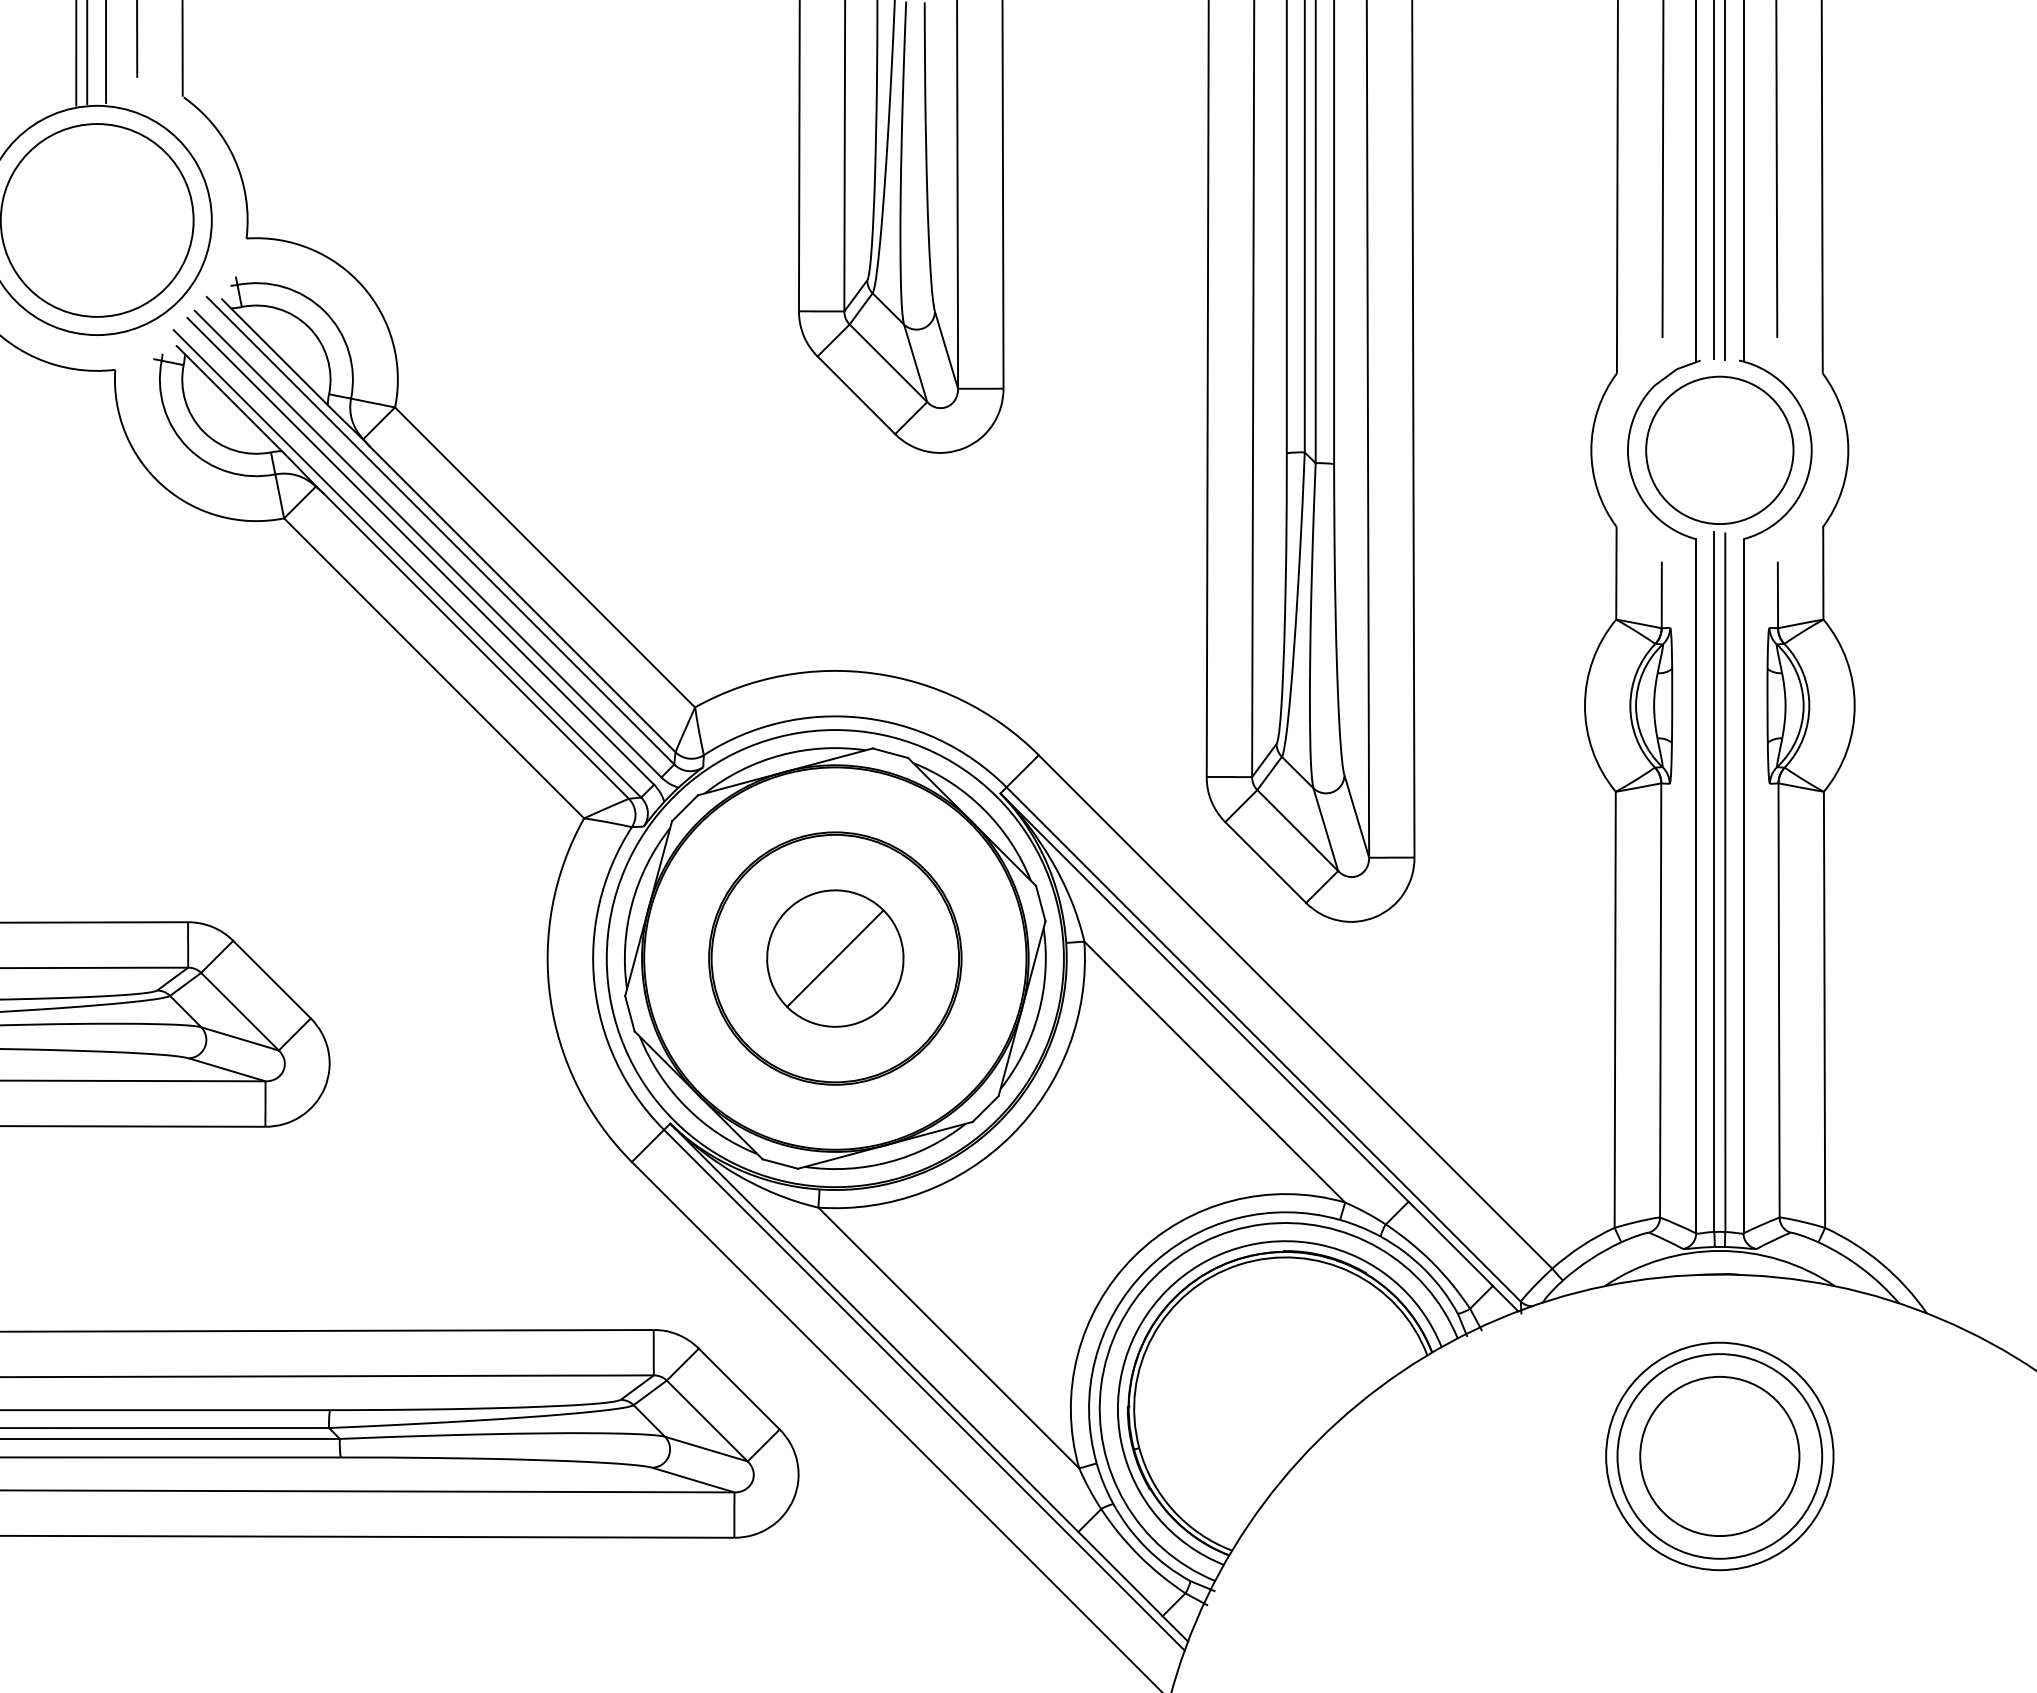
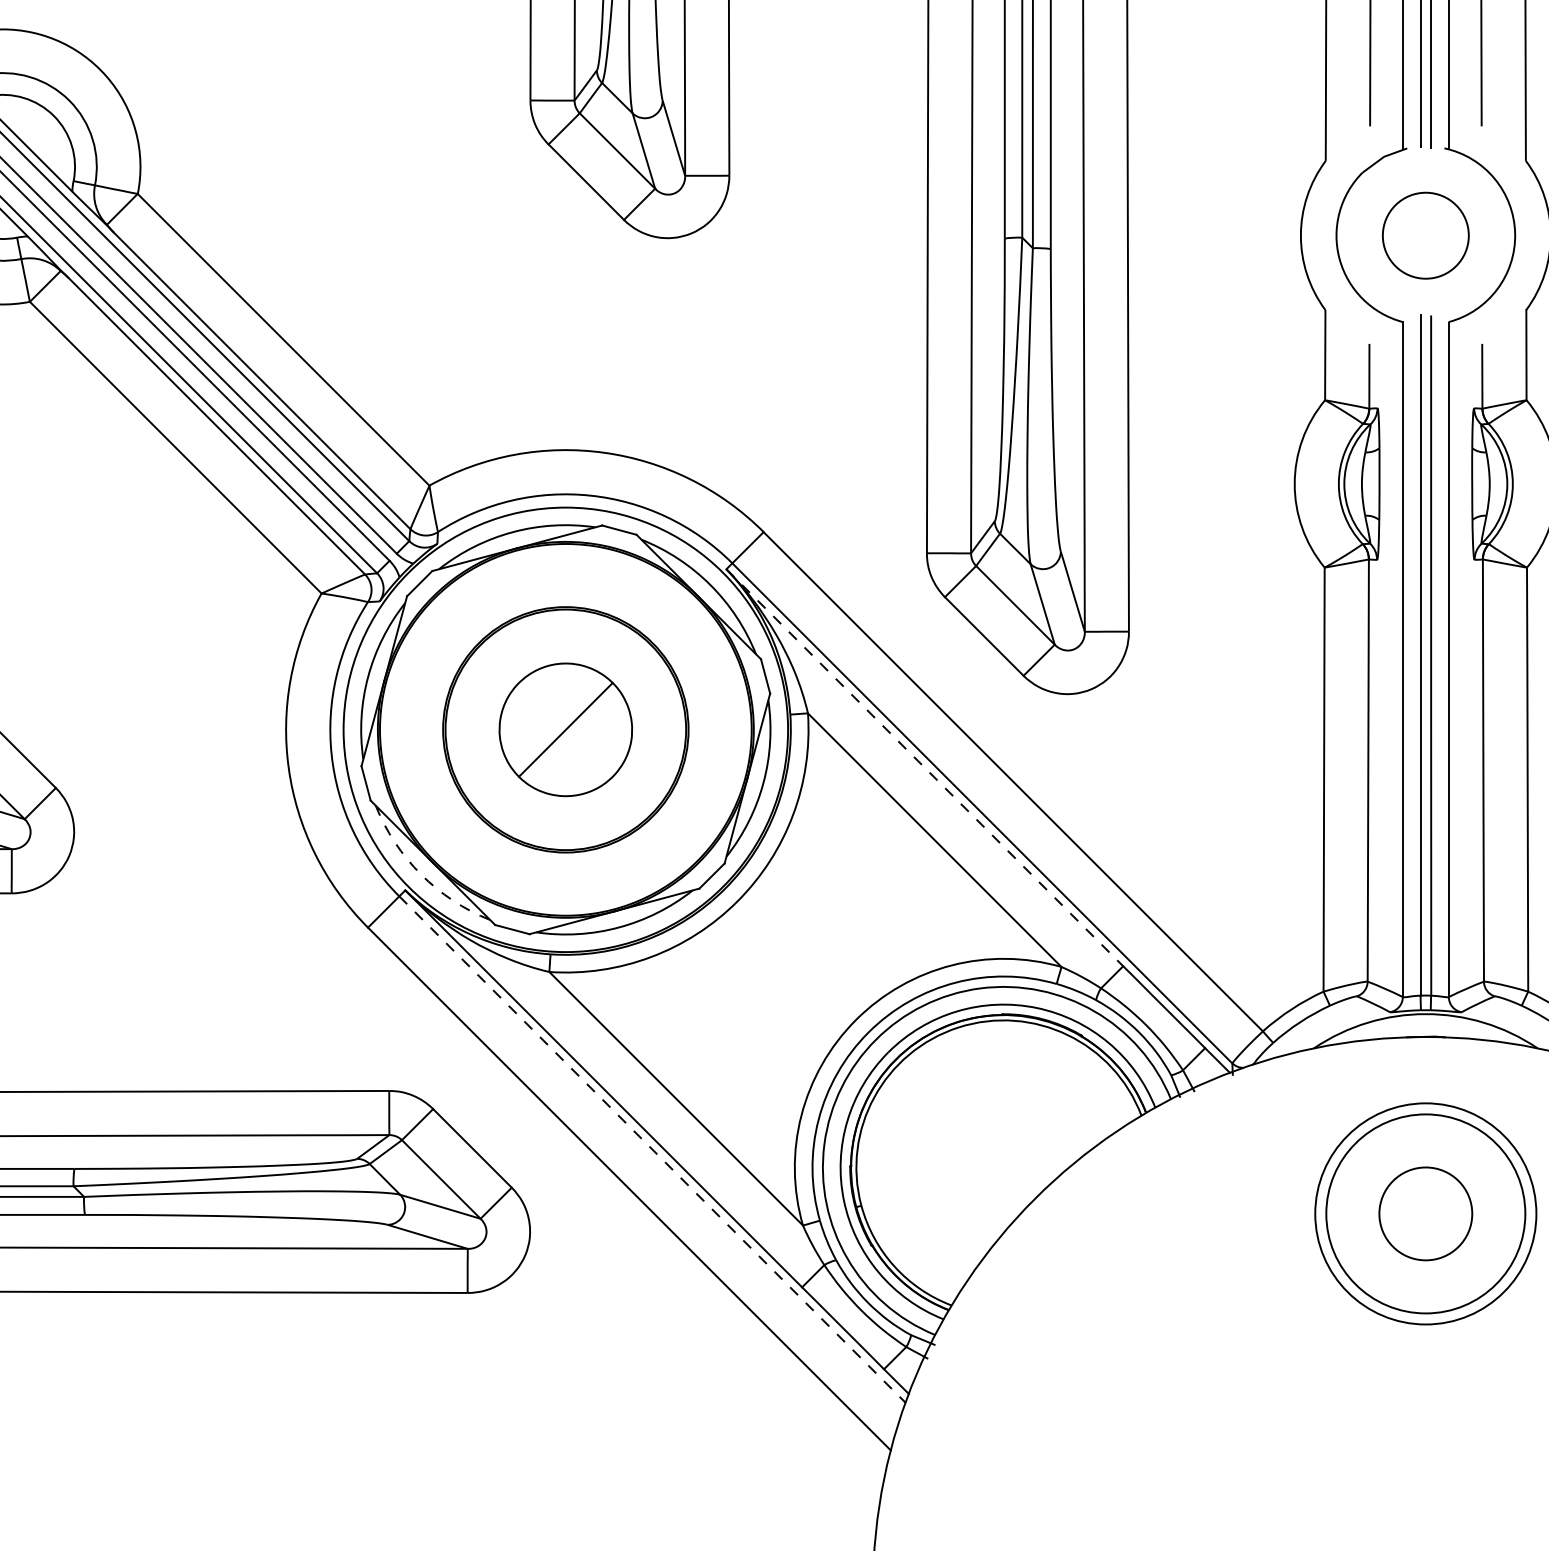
circle: (1719, 450) -> (1425, 235), size x0.6
line: (1204, 997) -> (924, 767), solid -> dashed
arc: (686, 1107) -> (421, 874), solid -> dashed
line: (924, 1390) -> (652, 1149), solid -> dashed
circle: (1719, 1456) -> (1425, 1213), size x0.6

